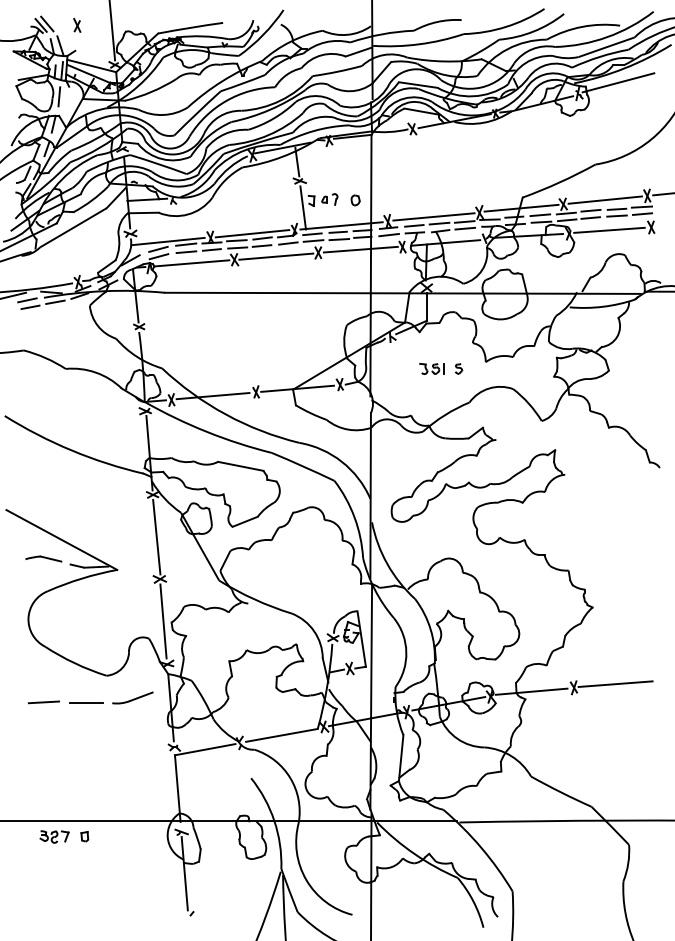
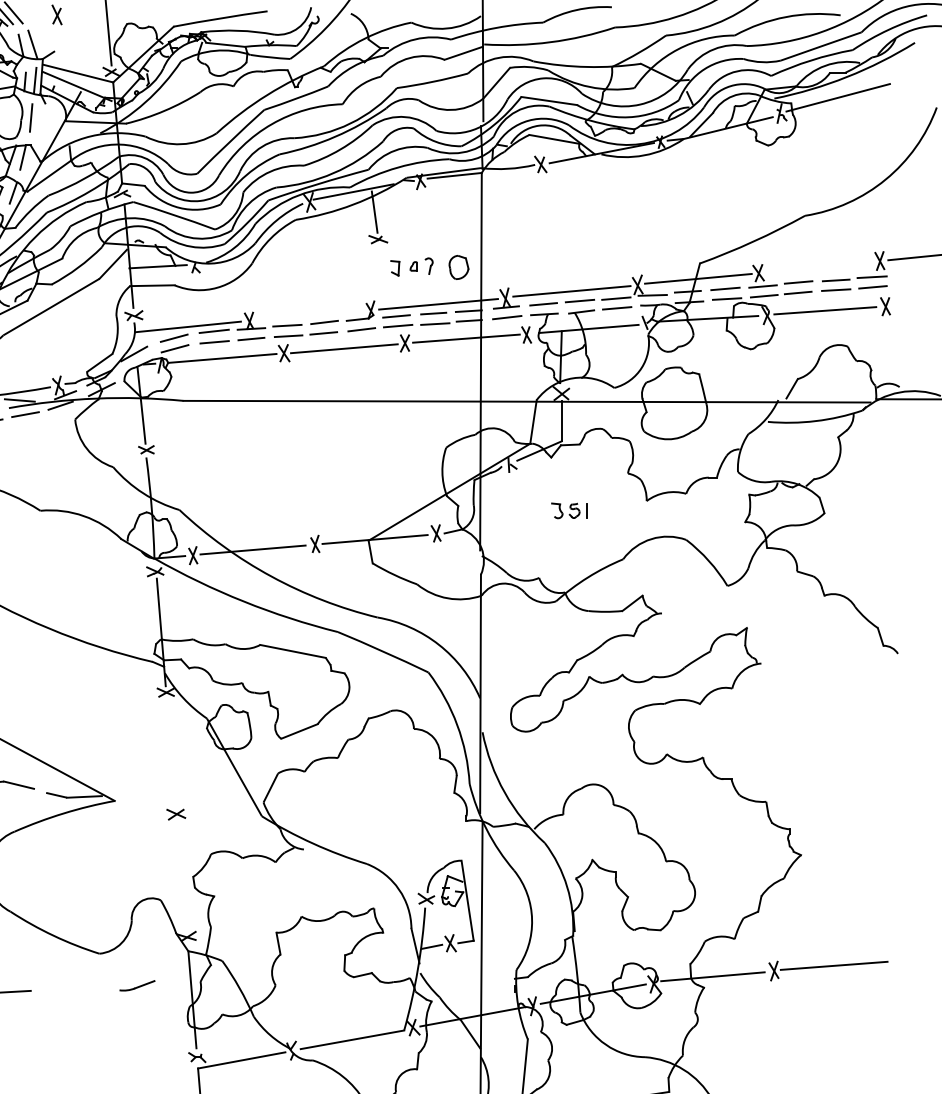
line: (604, 199) -> (818, 266), removed
part: (355, 200) -> (458, 267), size x1.6
line: (303, 207) -> (383, 277), removed
line: (252, 233) -> (309, 315), removed
part: (459, 368) -> (608, 510), removed
line: (156, 536) -> (171, 752), removed
line: (163, 621) -> (181, 875), removed
part: (132, 697) -> (136, 985), size x0.6
line: (85, 702) -> (68, 992), removed

